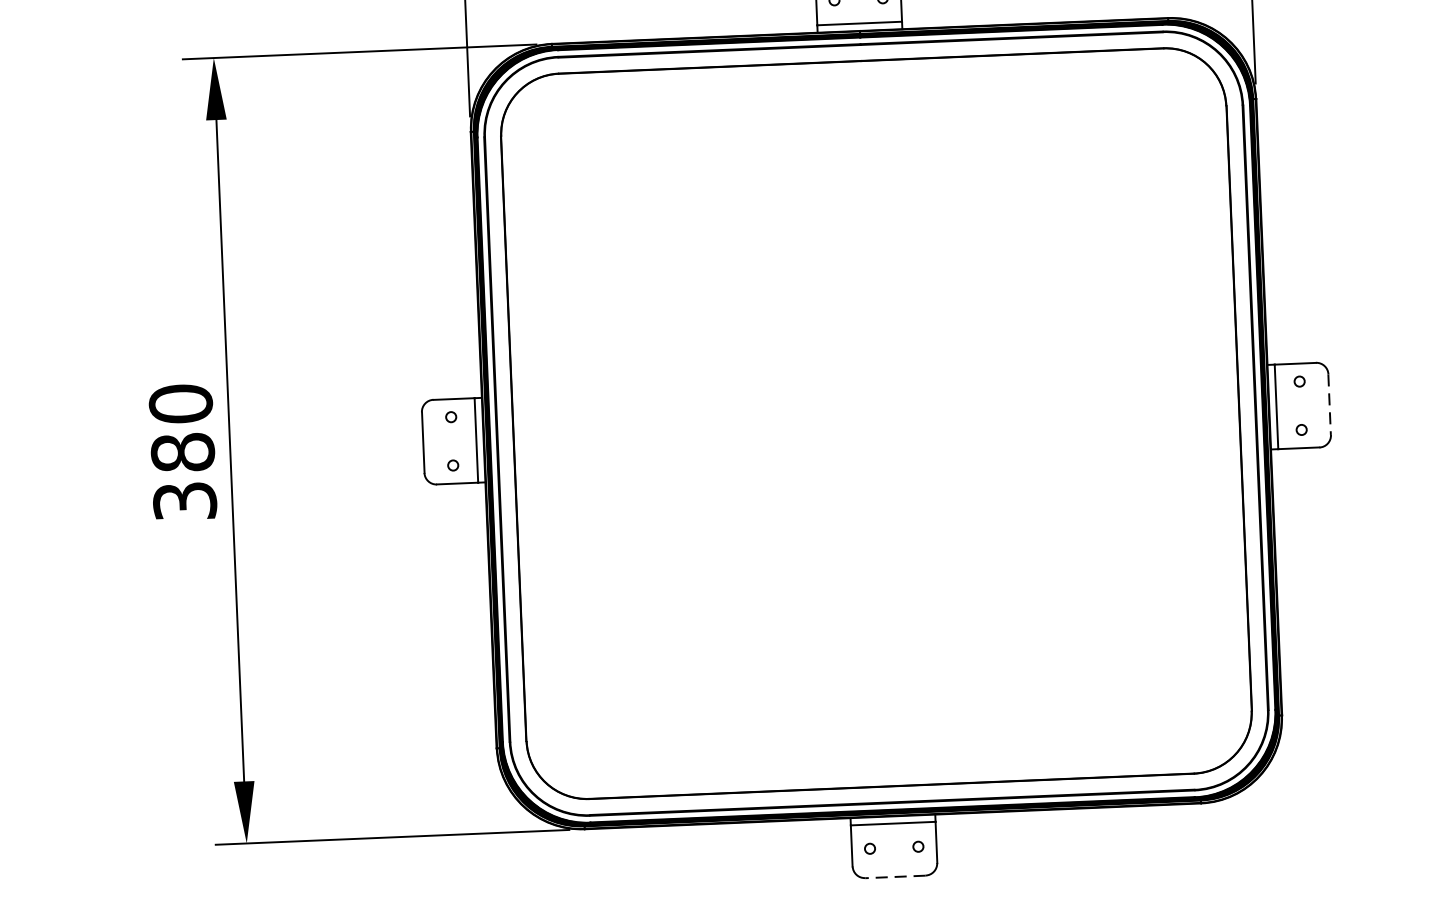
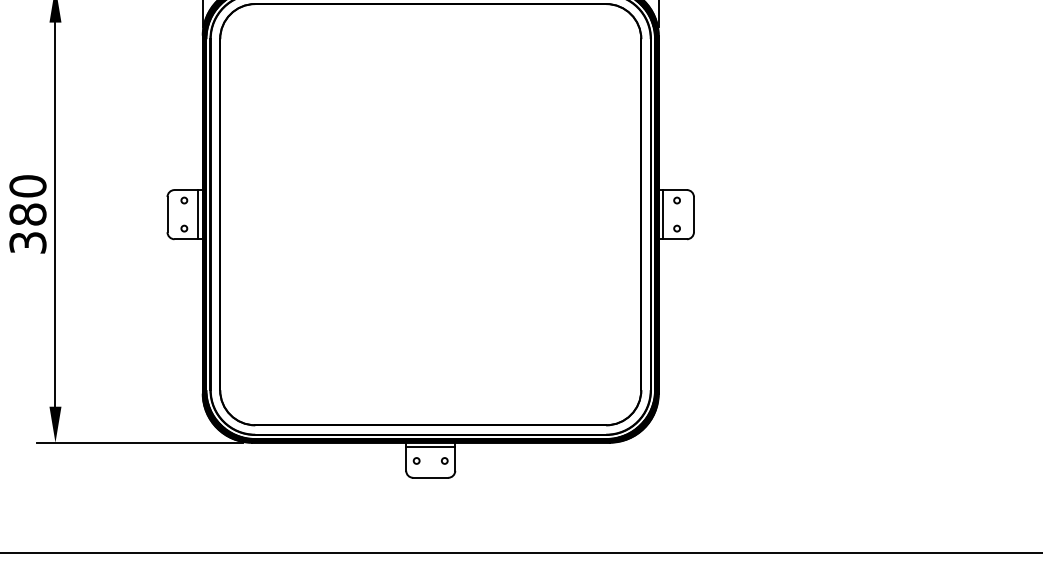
line: (1328, 404) -> (693, 214), dashed -> solid
line: (895, 876) -> (430, 477), dashed -> solid

